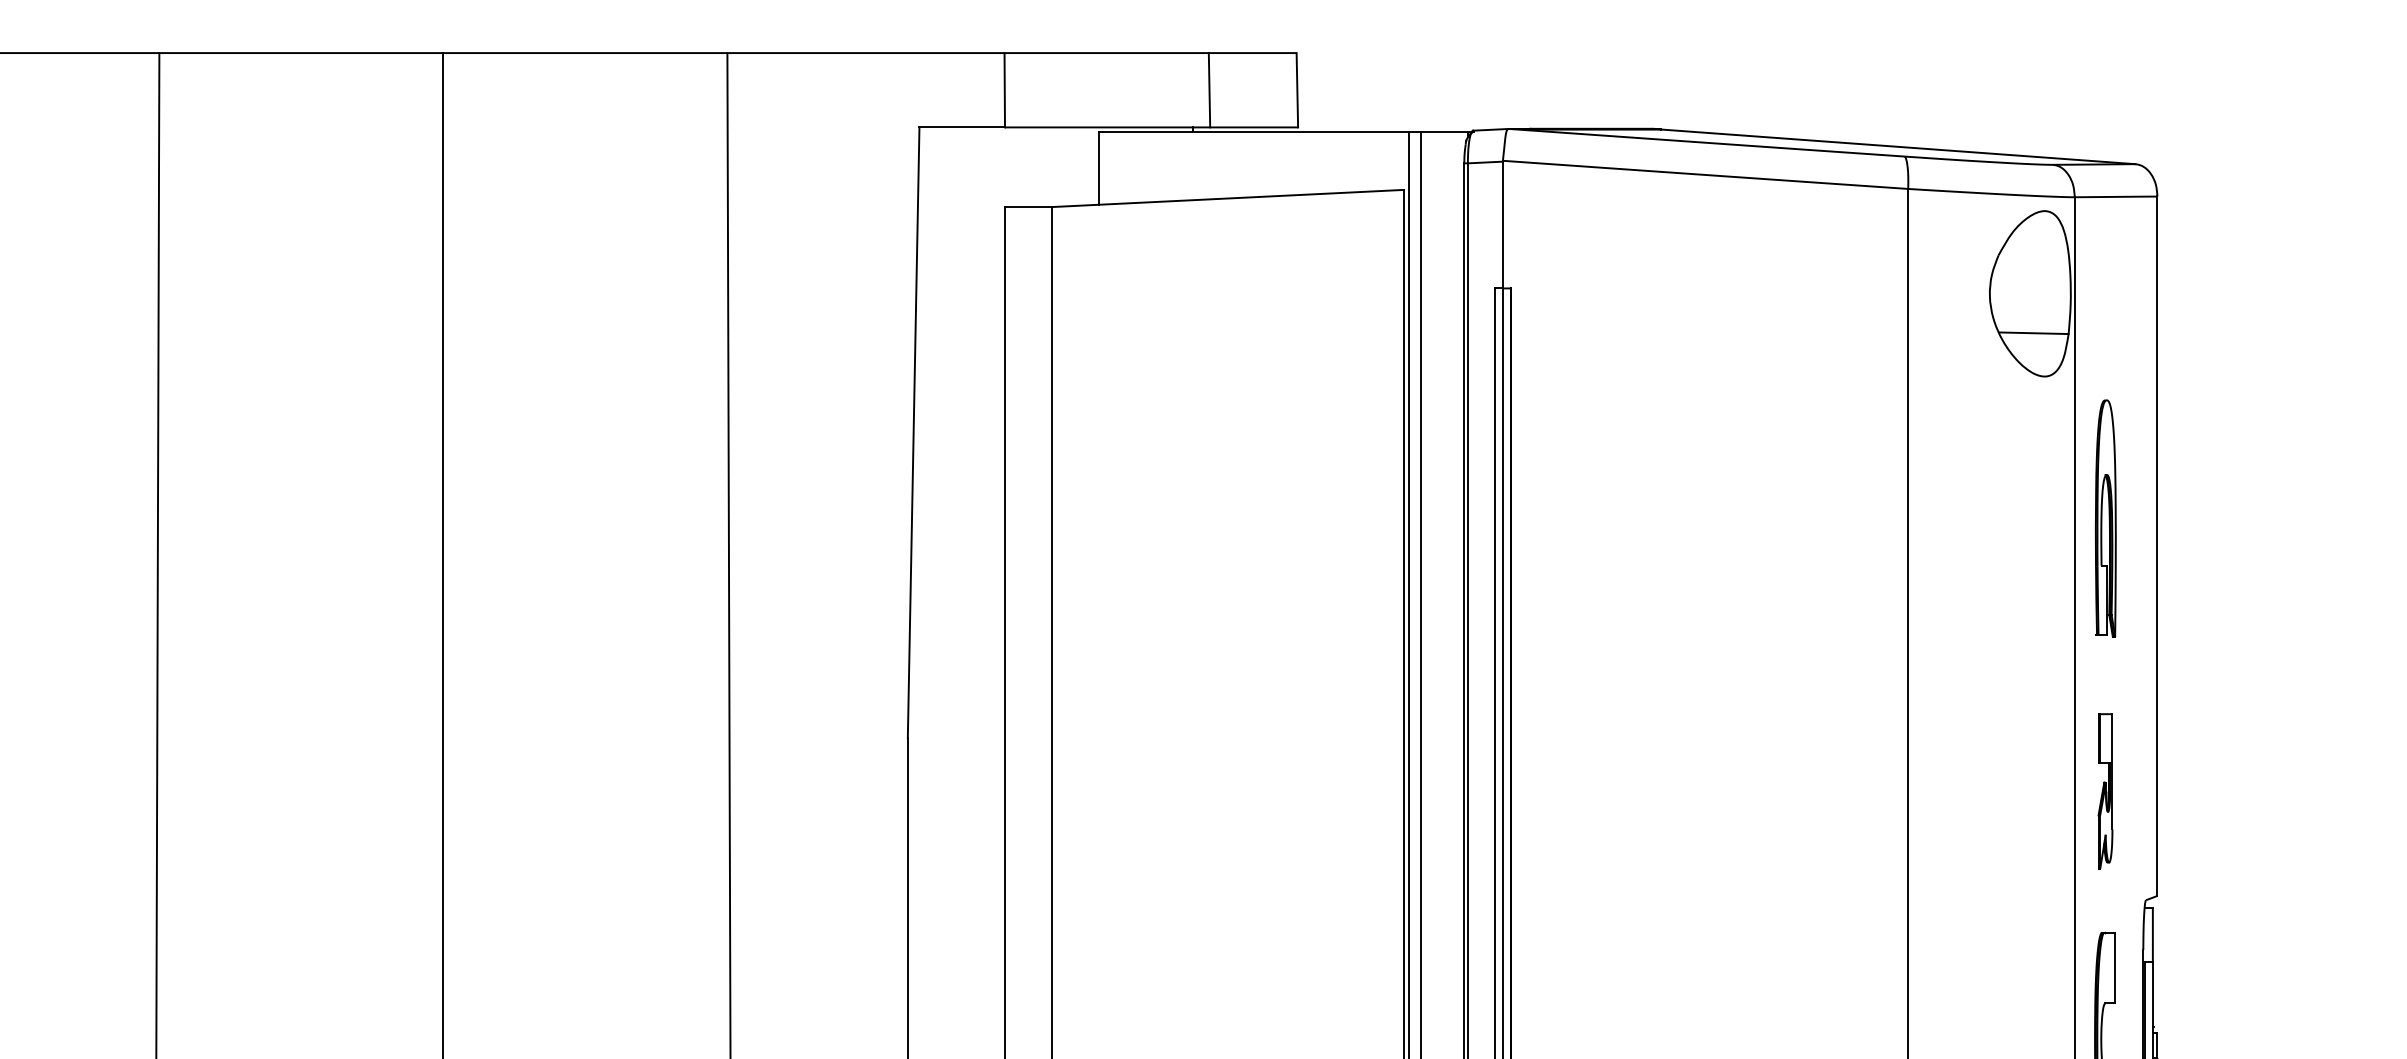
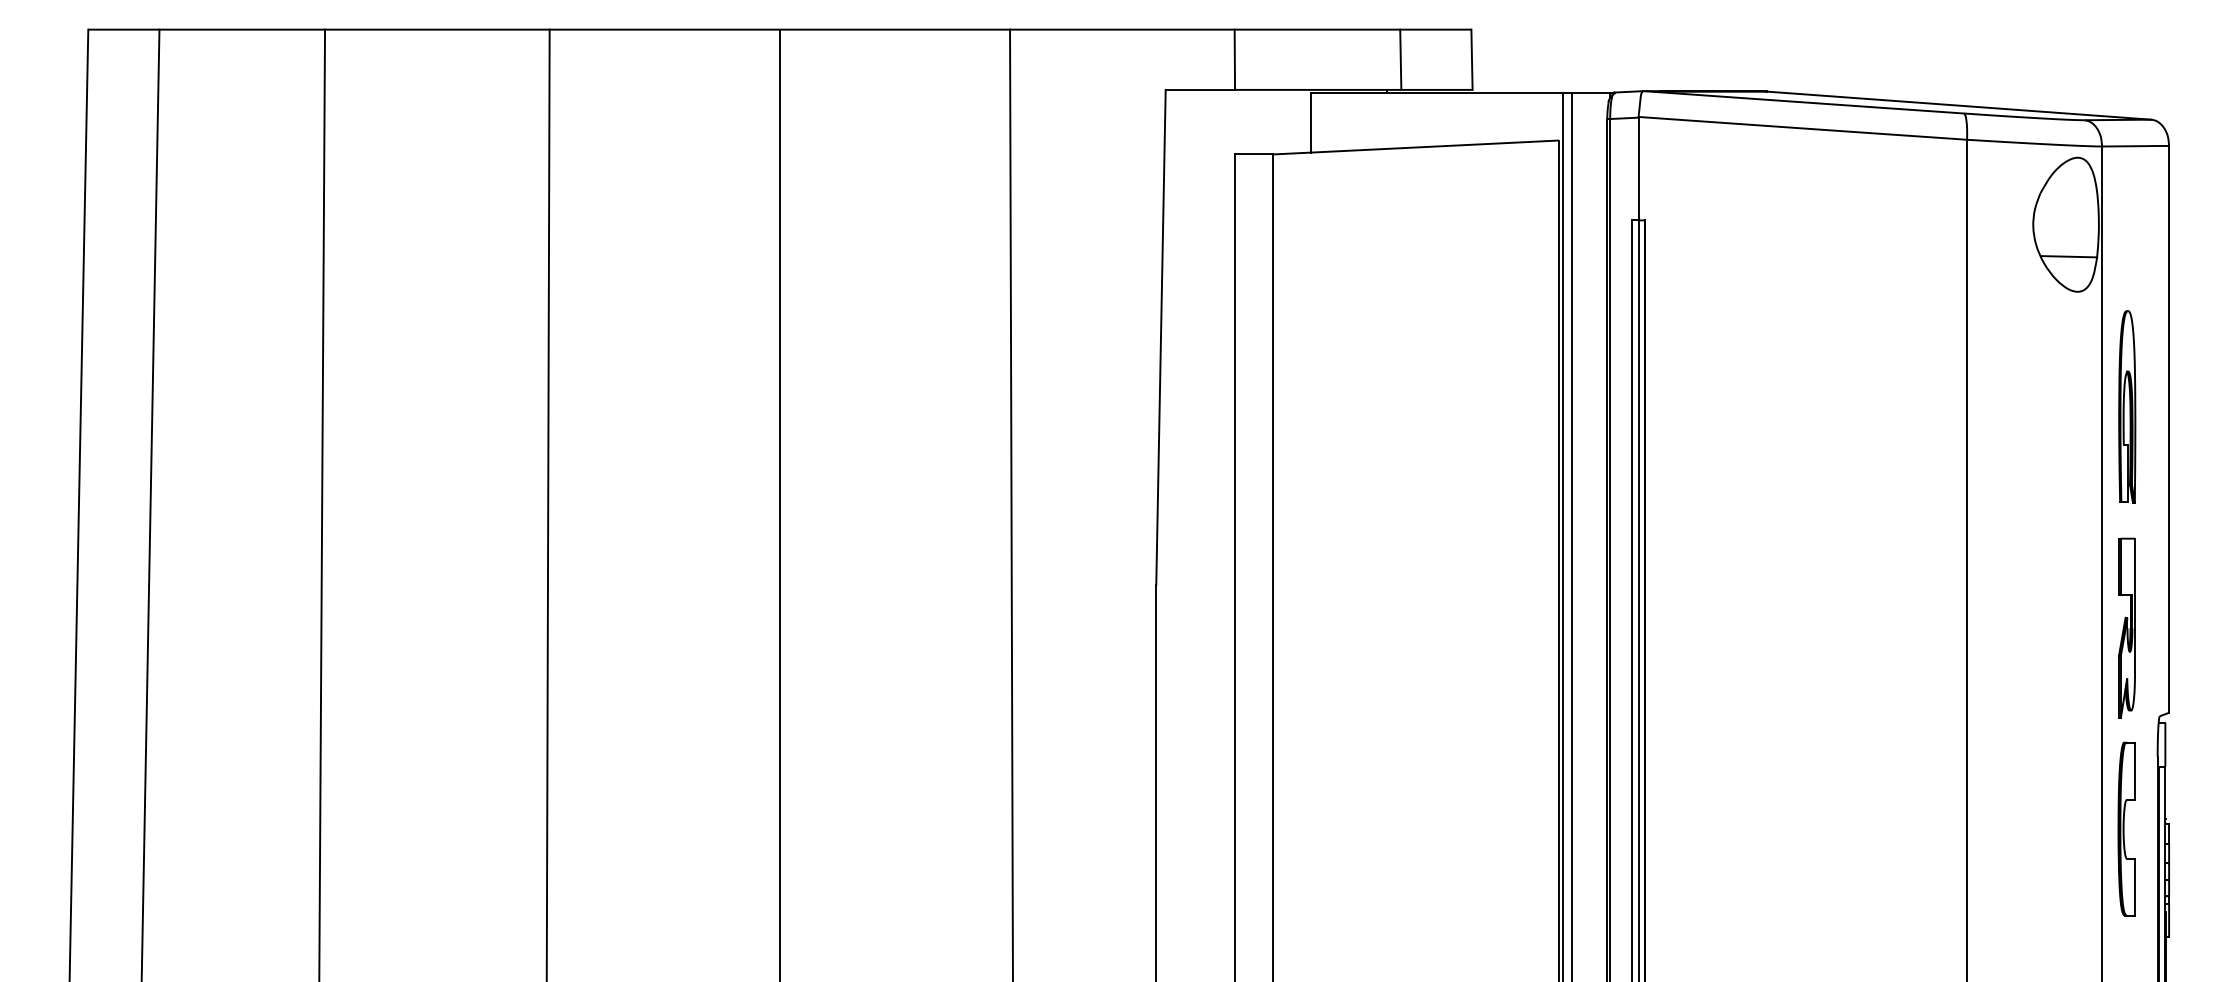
part: (2104, 790) -> (2126, 627), size x1.43

